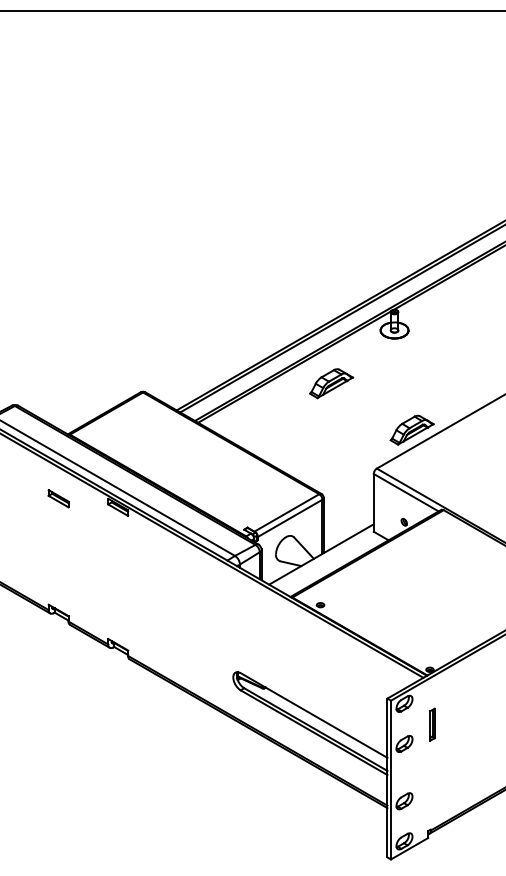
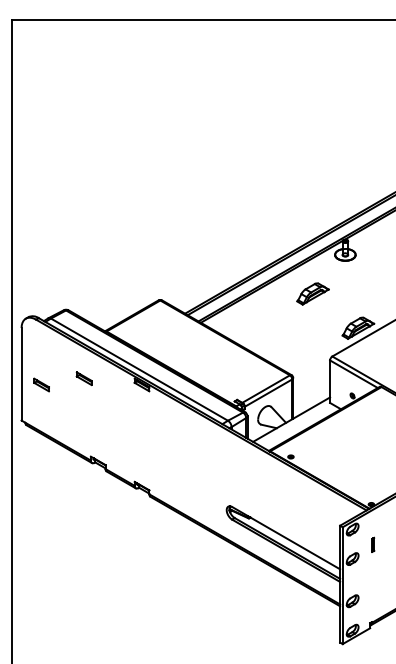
part: (330, 382) -> (312, 293), moved
part: (57, 498) -> (83, 378), moved
part: (431, 724) -> (372, 544), size x0.6

